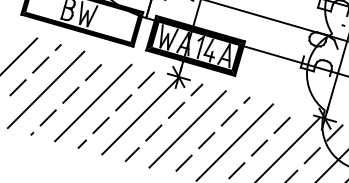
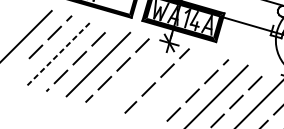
line: (46, 89) -> (59, 53), solid -> dashed
line: (140, 116) -> (137, 75), removed
line: (187, 129) -> (176, 86), removed

